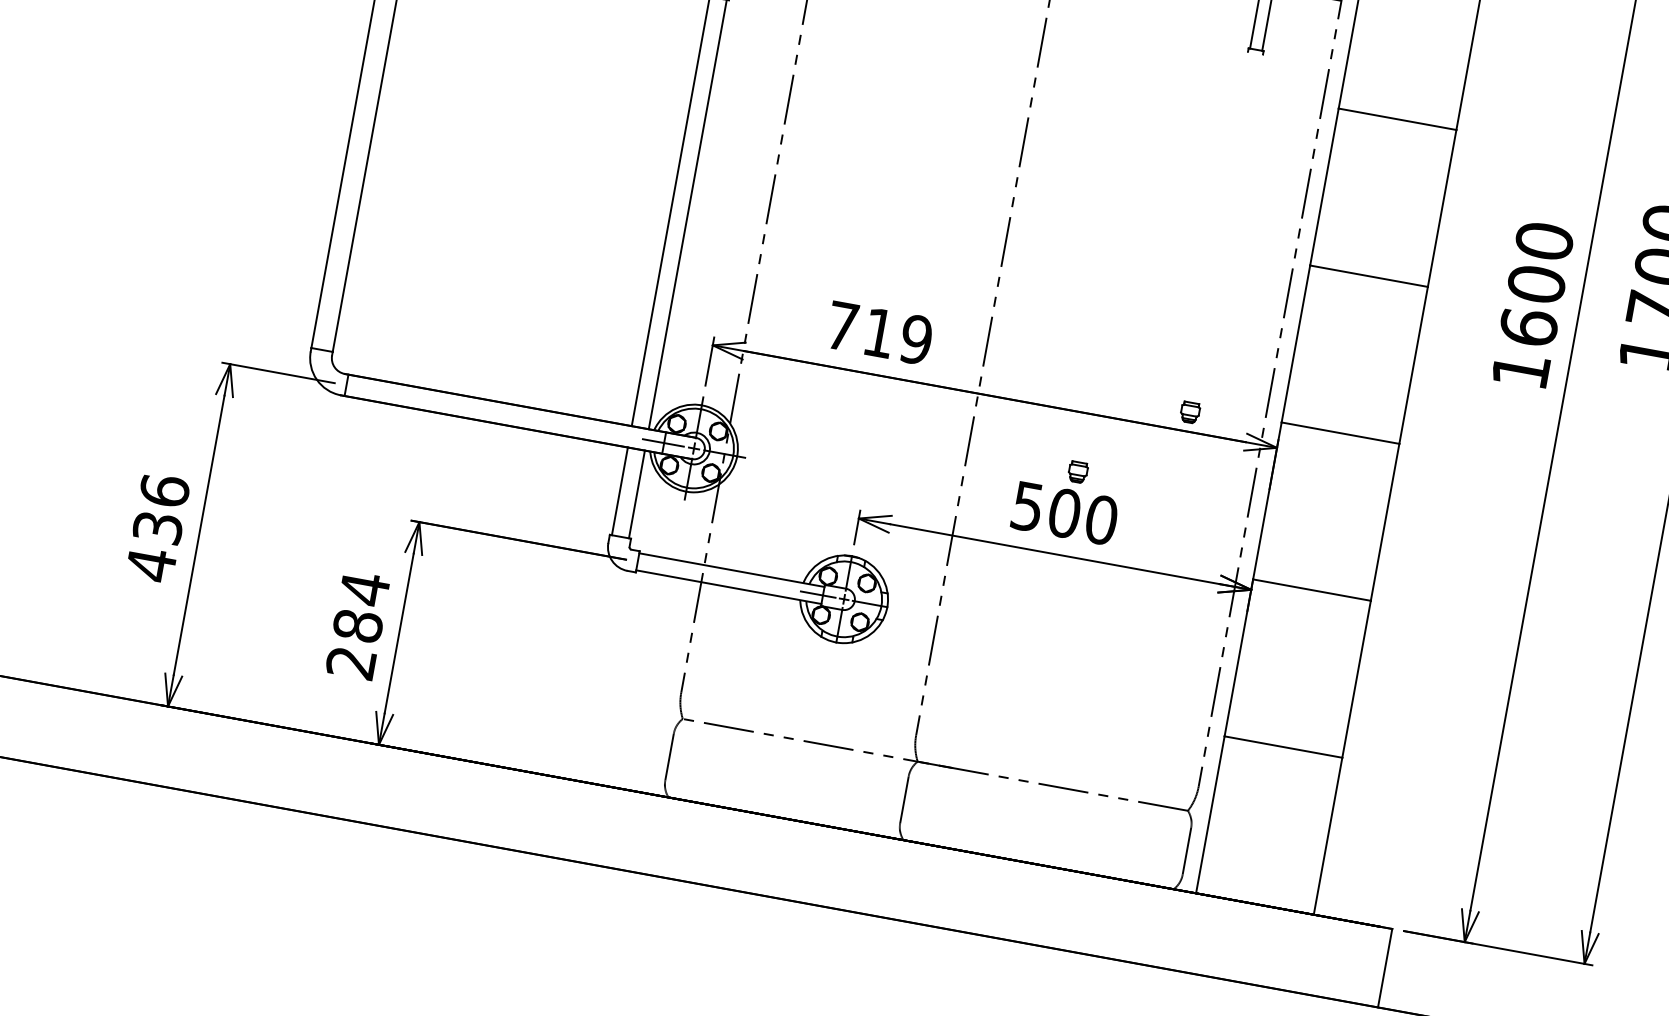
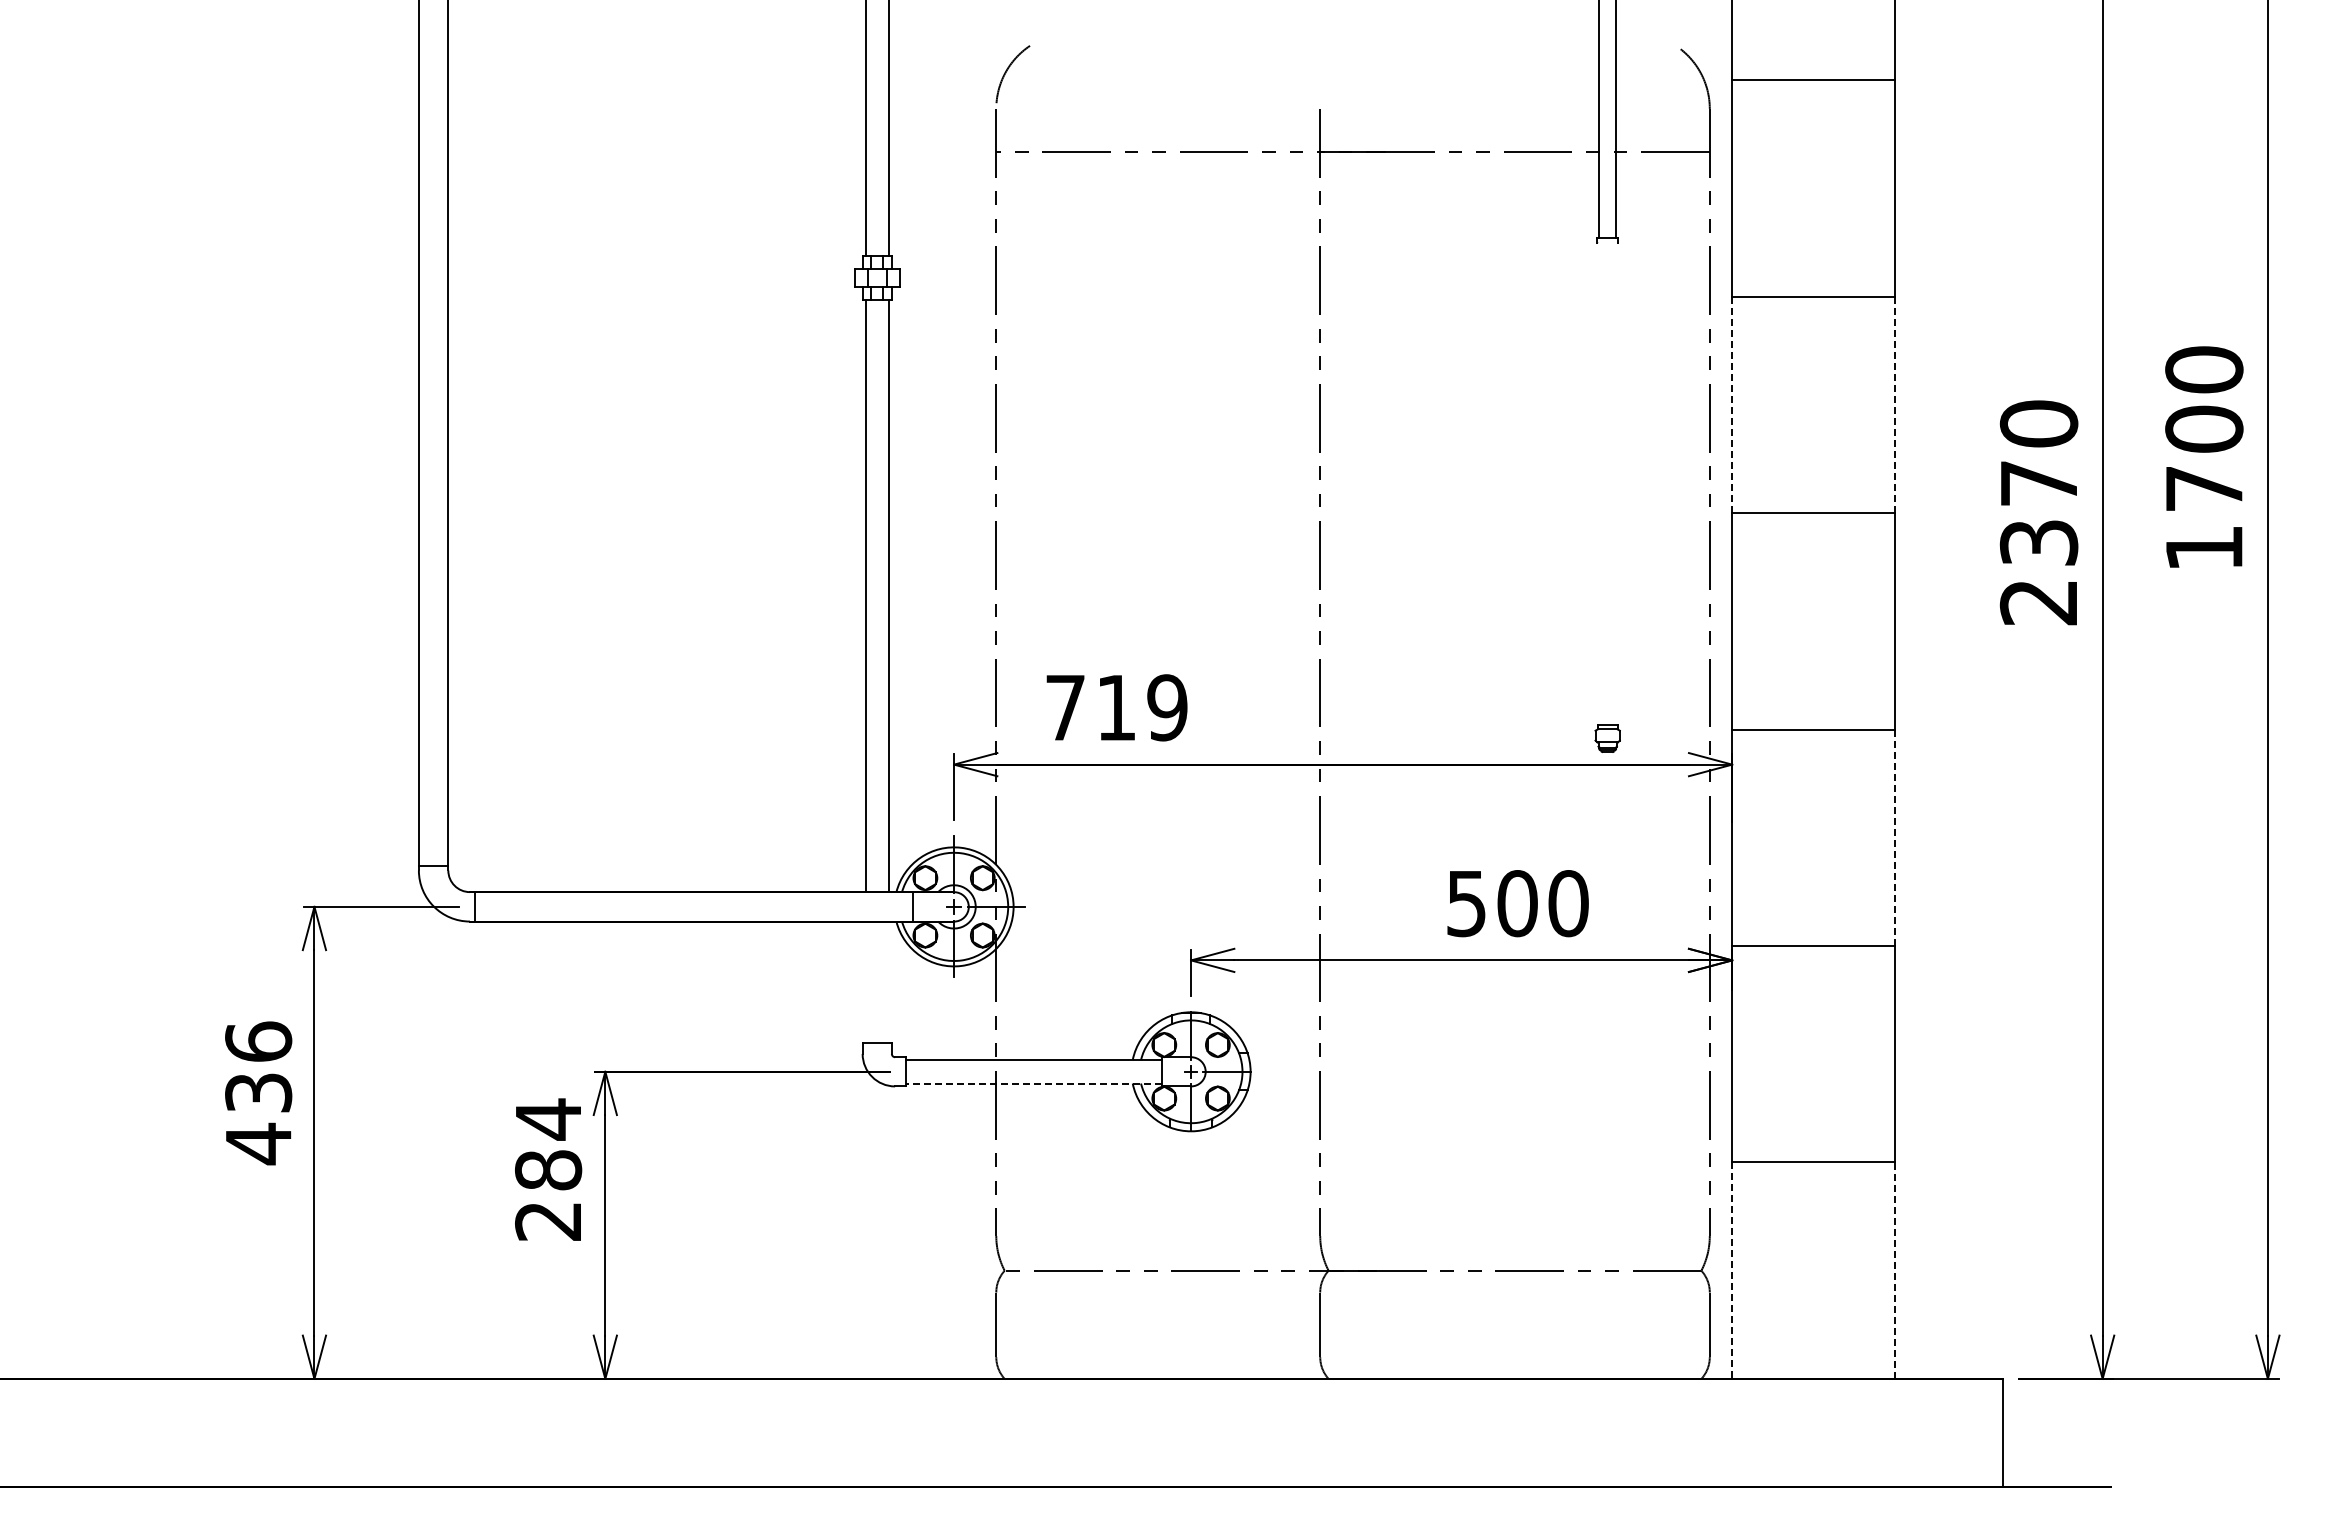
line: (1324, 187) -> (1732, 405), solid -> dashed
line: (1442, 208) -> (1894, 404), solid -> dashed
text: (1528, 327) -> (2038, 542), 1600 -> 2370
text: (879, 332) -> (1116, 707), moved
line: (663, 442) -> (911, 906), removed
part: (1078, 472) -> (1472, 845), removed
line: (619, 490) -> (865, 981), removed
line: (637, 494) -> (889, 981), removed
text: (1064, 513) -> (1517, 903), moved
line: (1385, 522) -> (1894, 837), solid -> dashed
text: (157, 528) -> (258, 1093), moved
line: (729, 587) -> (1034, 1083), solid -> dashed
line: (818, 594) -> (1155, 1071), removed
text: (358, 625) -> (548, 1169), moved
line: (1210, 815) -> (1732, 1271), solid -> dashed
line: (1328, 836) -> (1894, 1270), solid -> dashed

